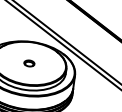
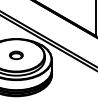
part: (29, 63) -> (16, 55), size x1.67

